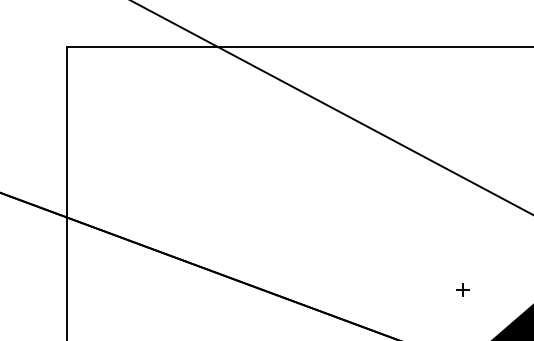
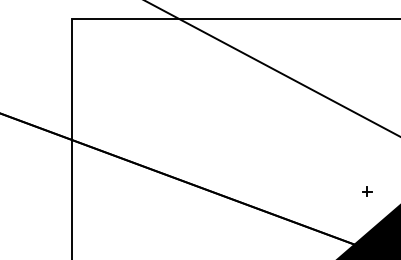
part: (463, 289) -> (367, 191), moved

